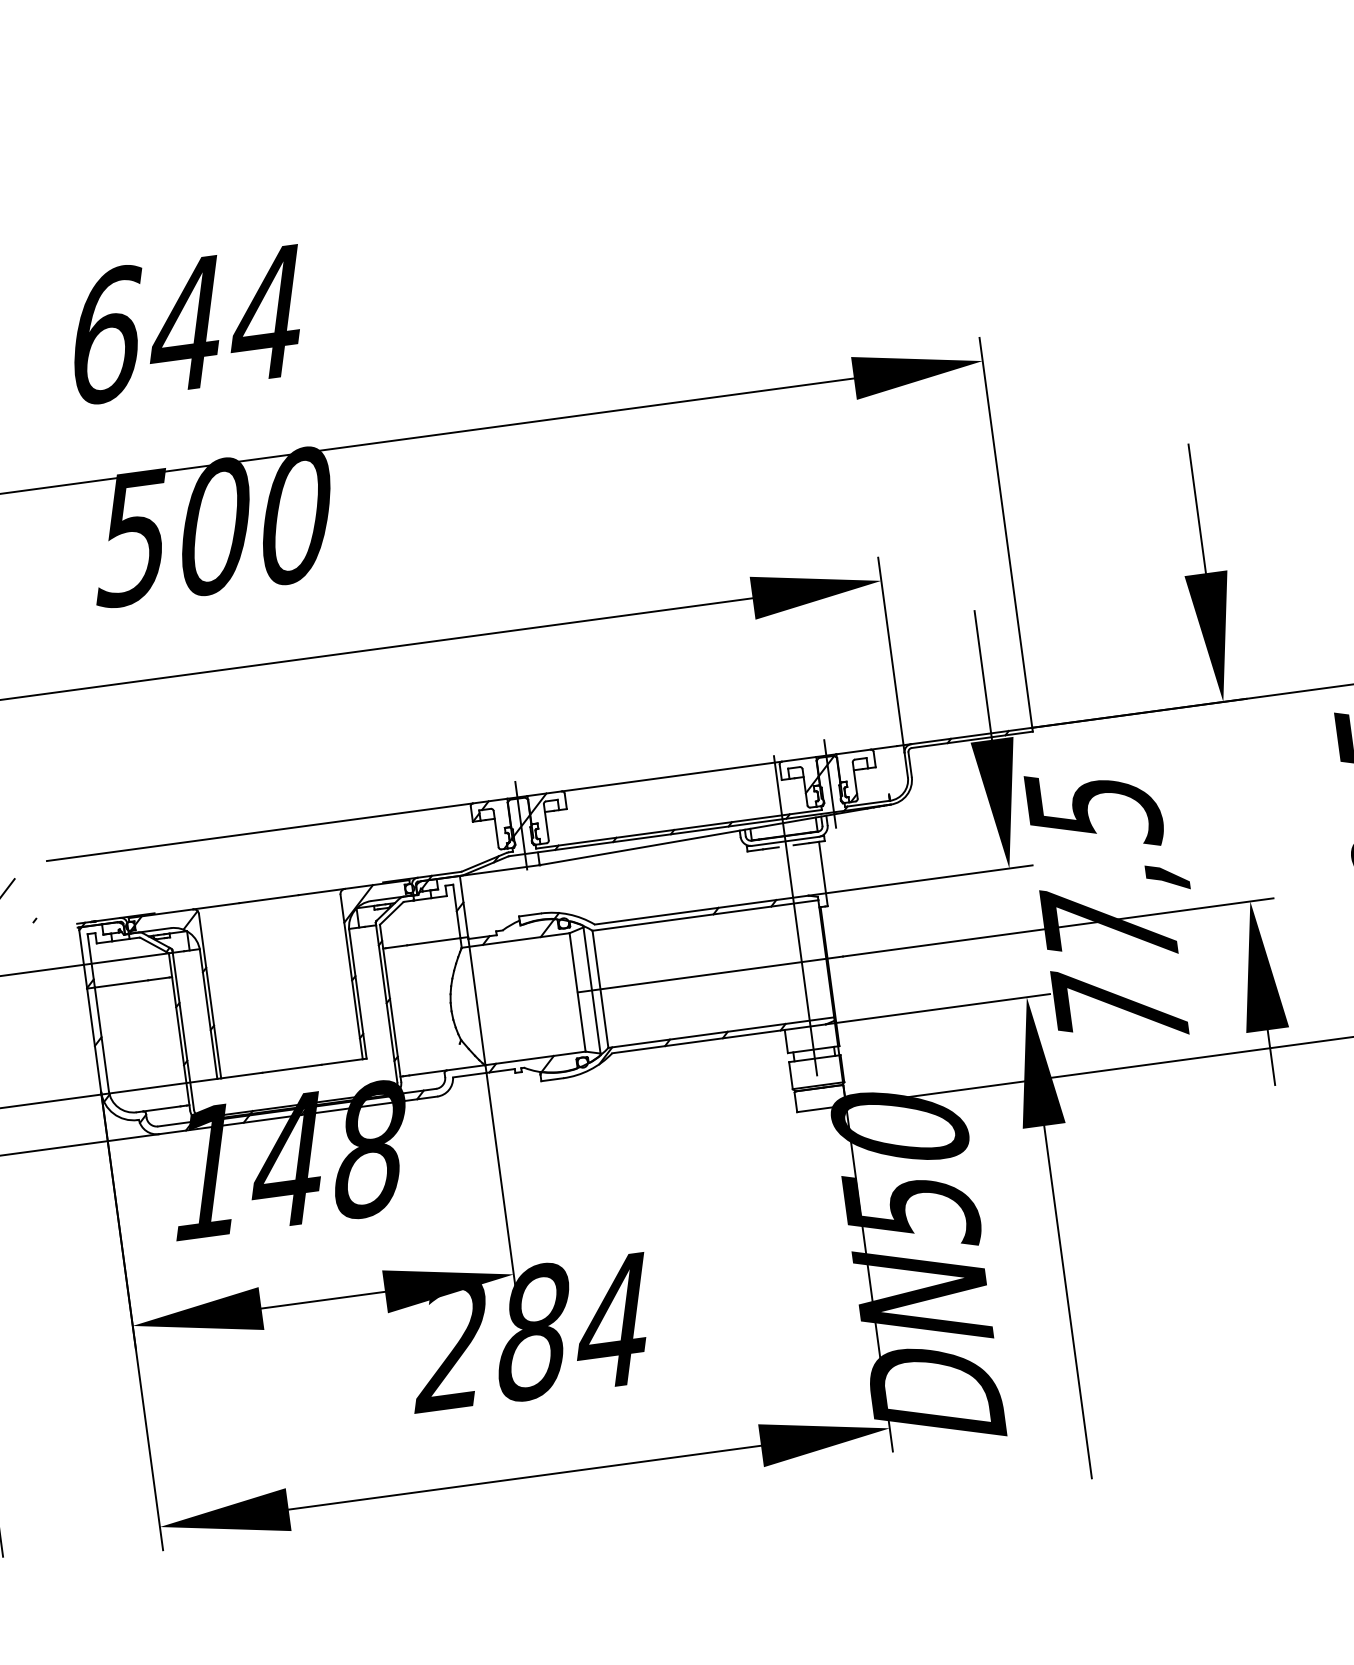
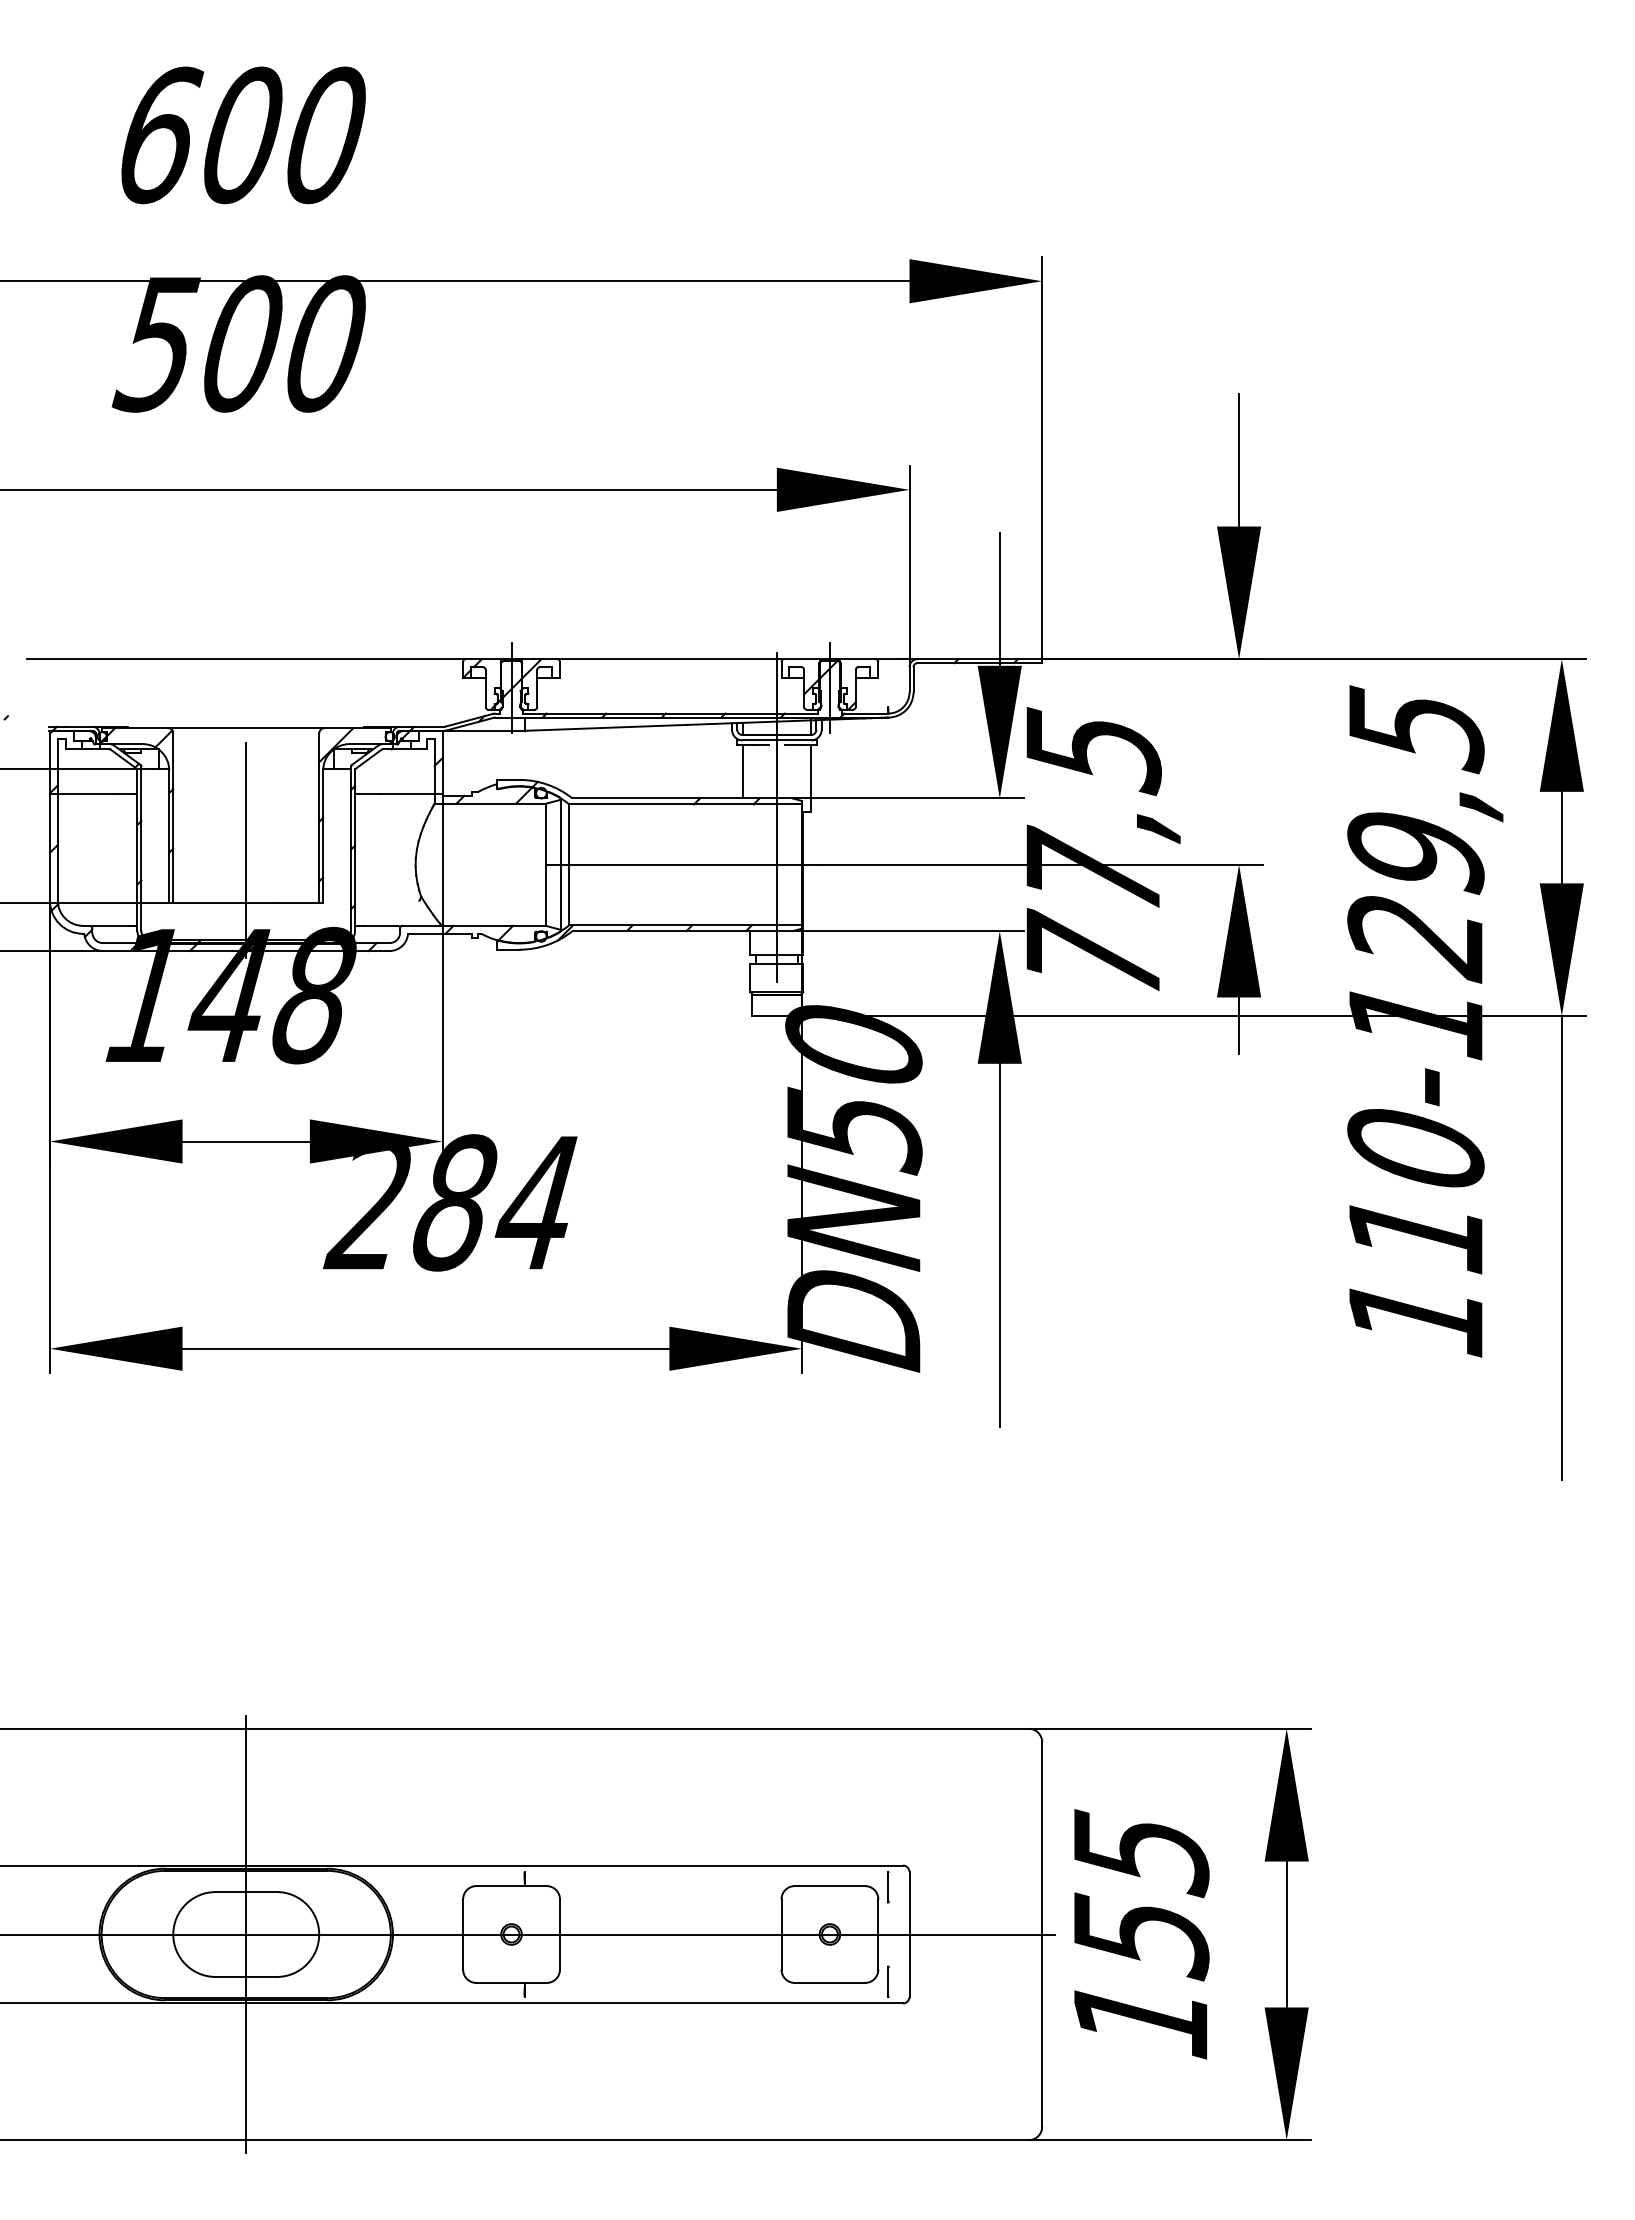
text: (226, 319) -> (282, 135), 644 -> 600
line: (756, 876) -> (742, 771), added
line: (285, 1016) -> (246, 849), added

